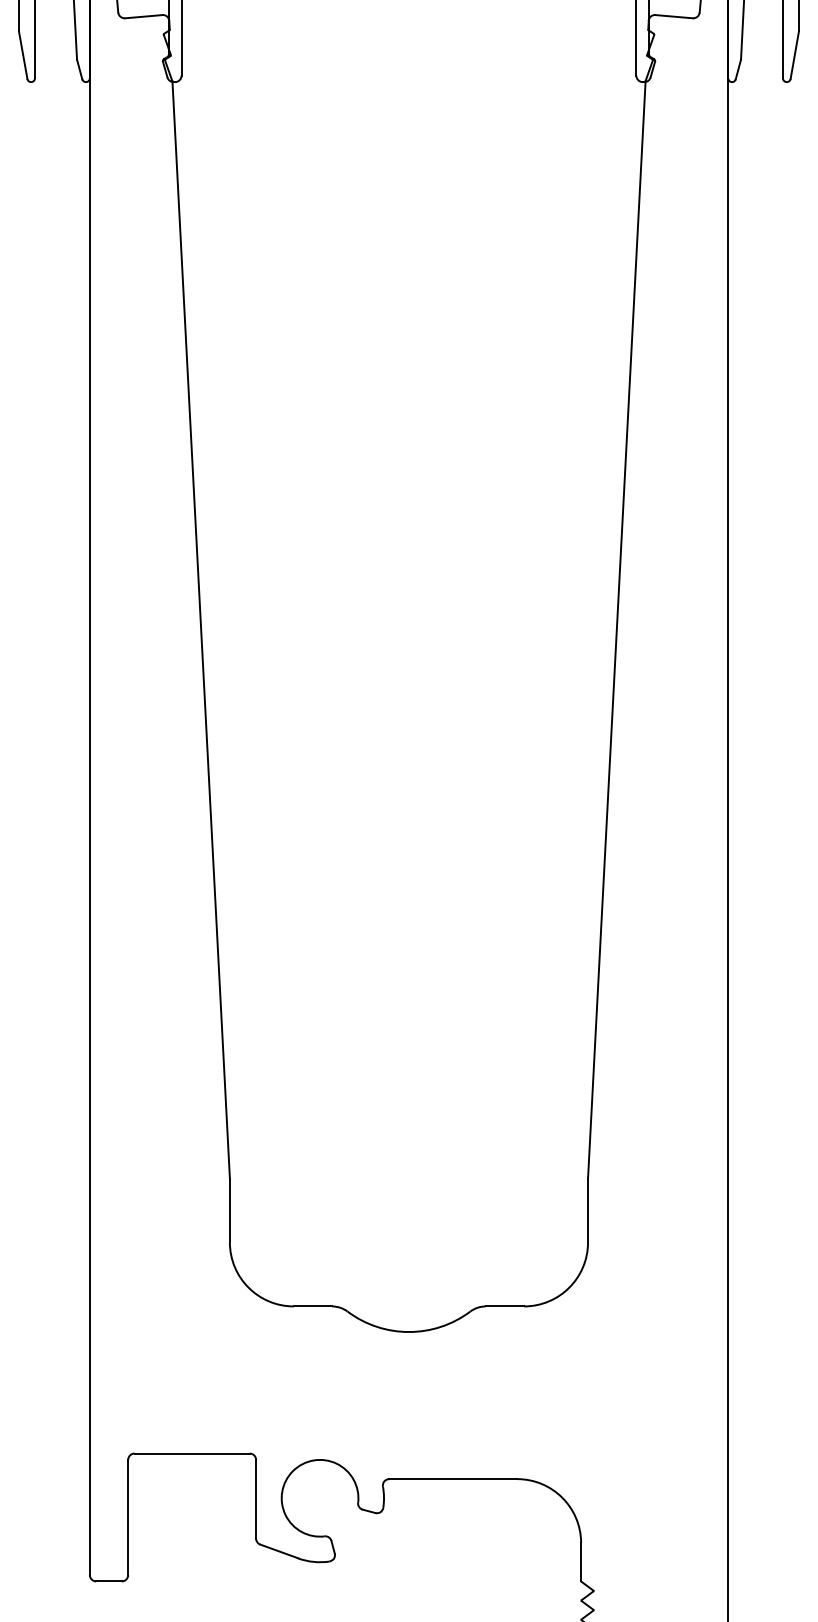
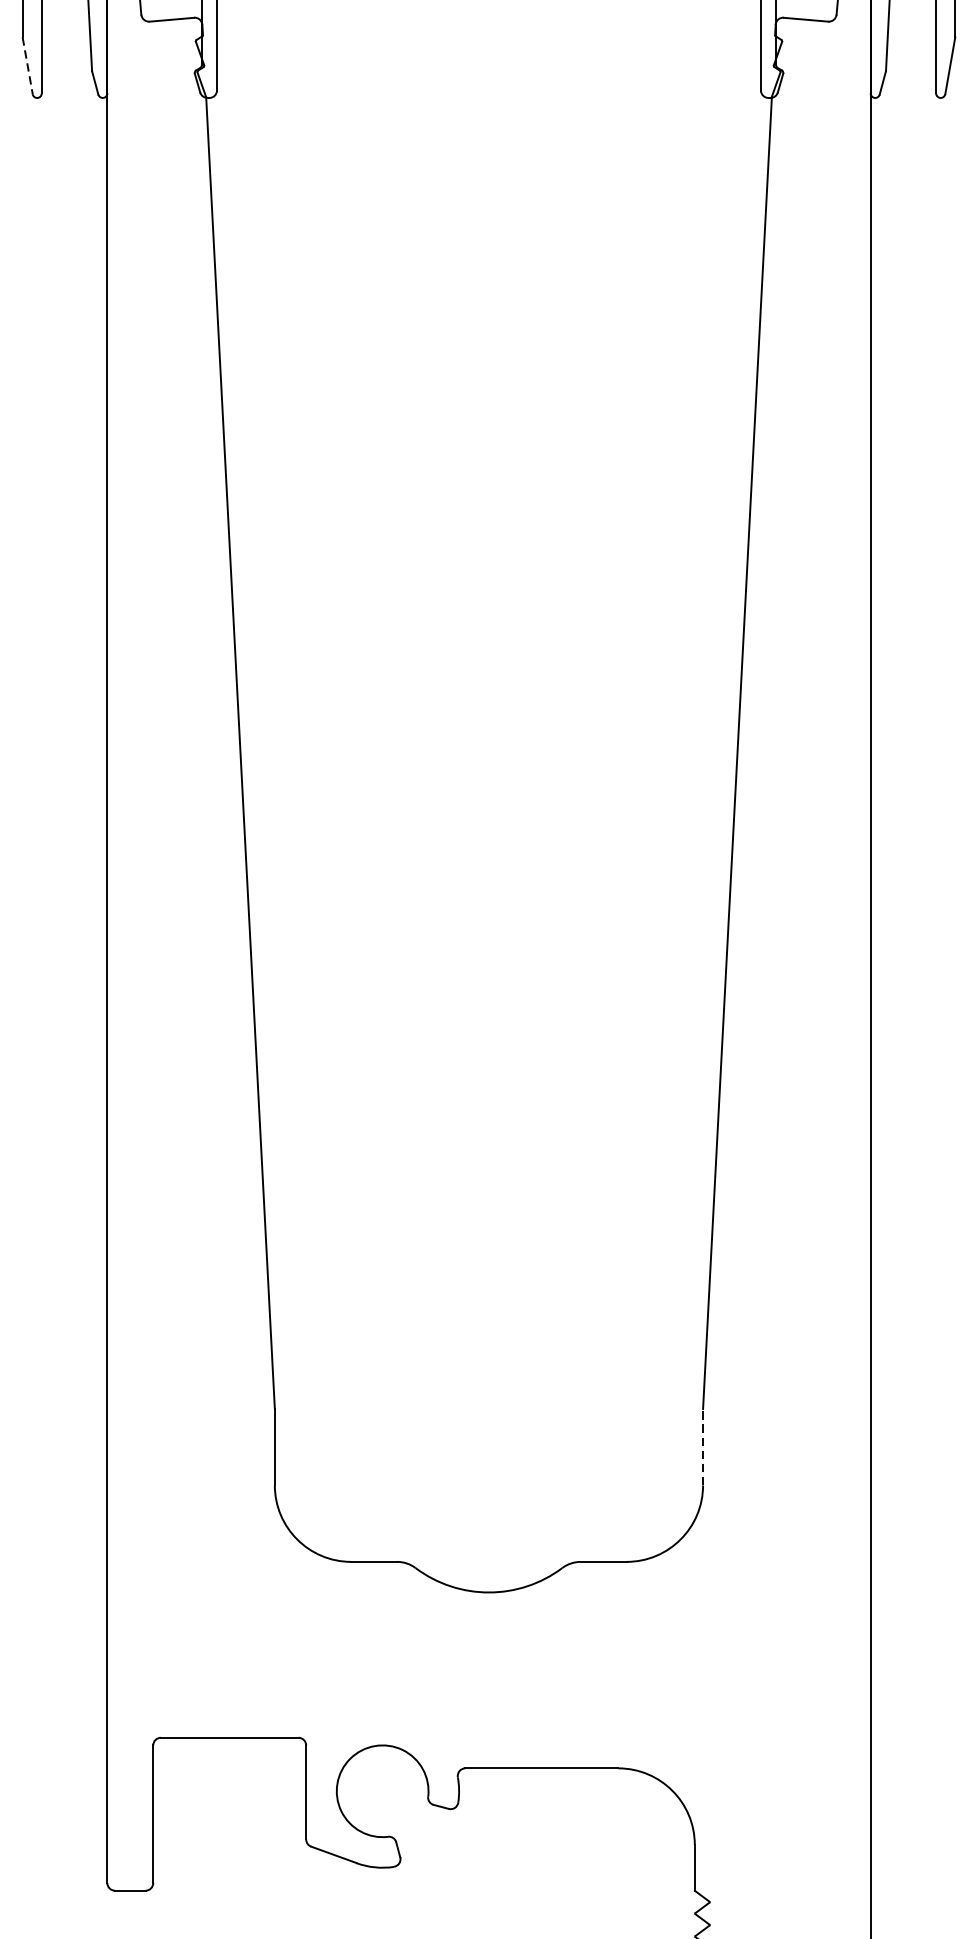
line: (23, 55) -> (28, 66), solid -> dashed
line: (588, 1210) -> (703, 1447), solid -> dashed

